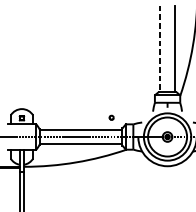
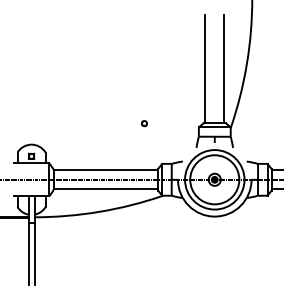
line: (160, 49) -> (205, 69), dashed -> solid
part: (111, 117) -> (144, 123), moved

